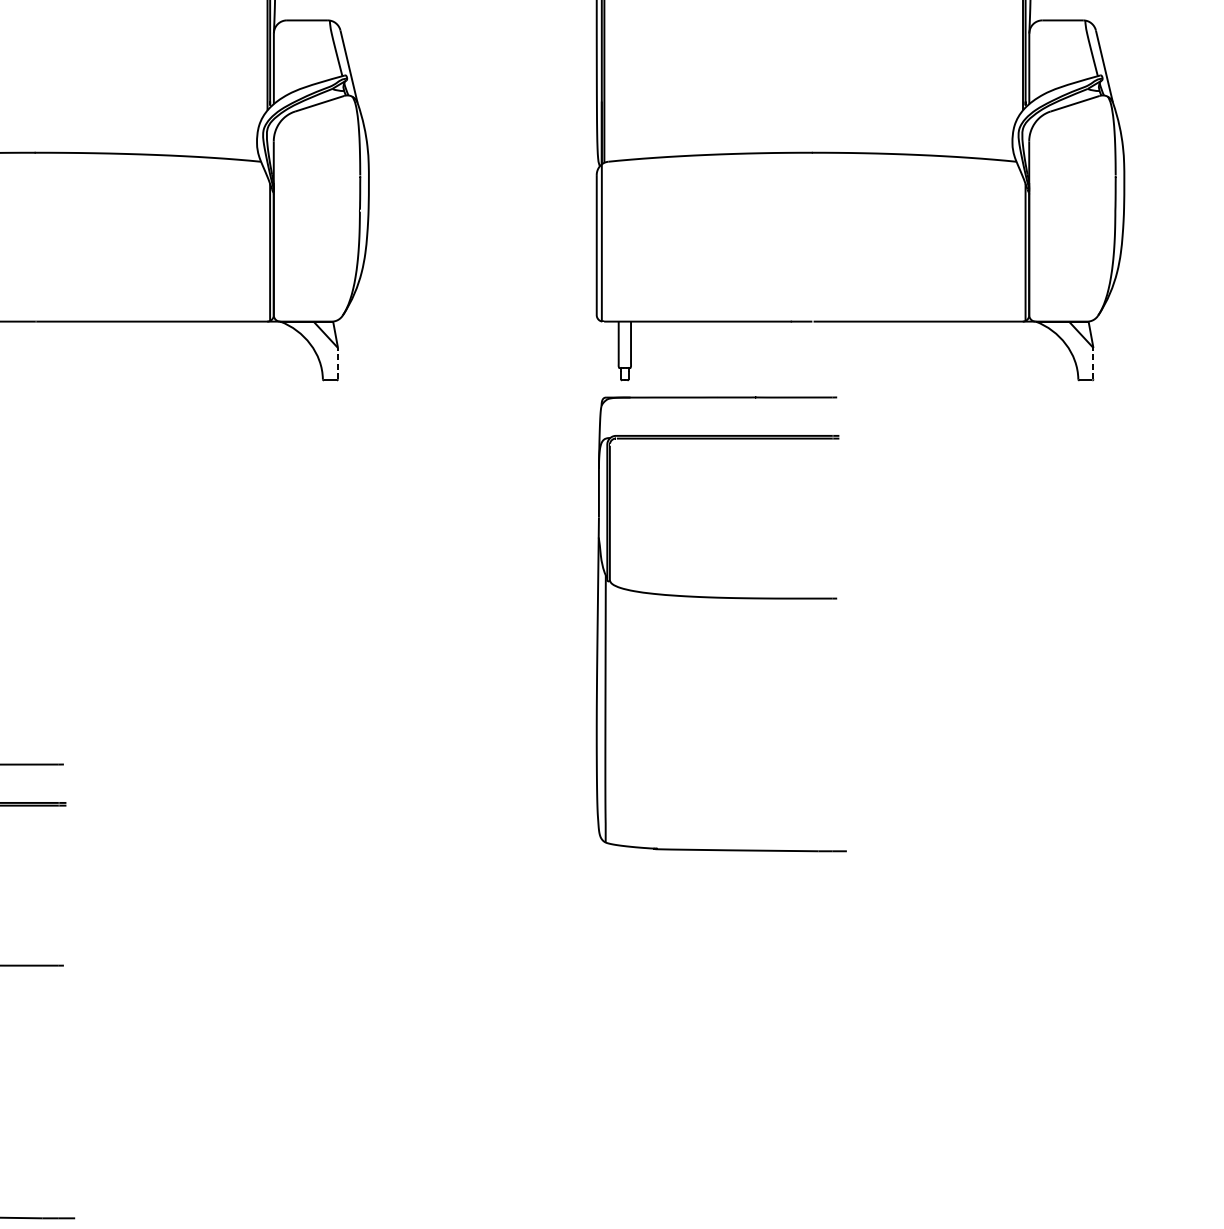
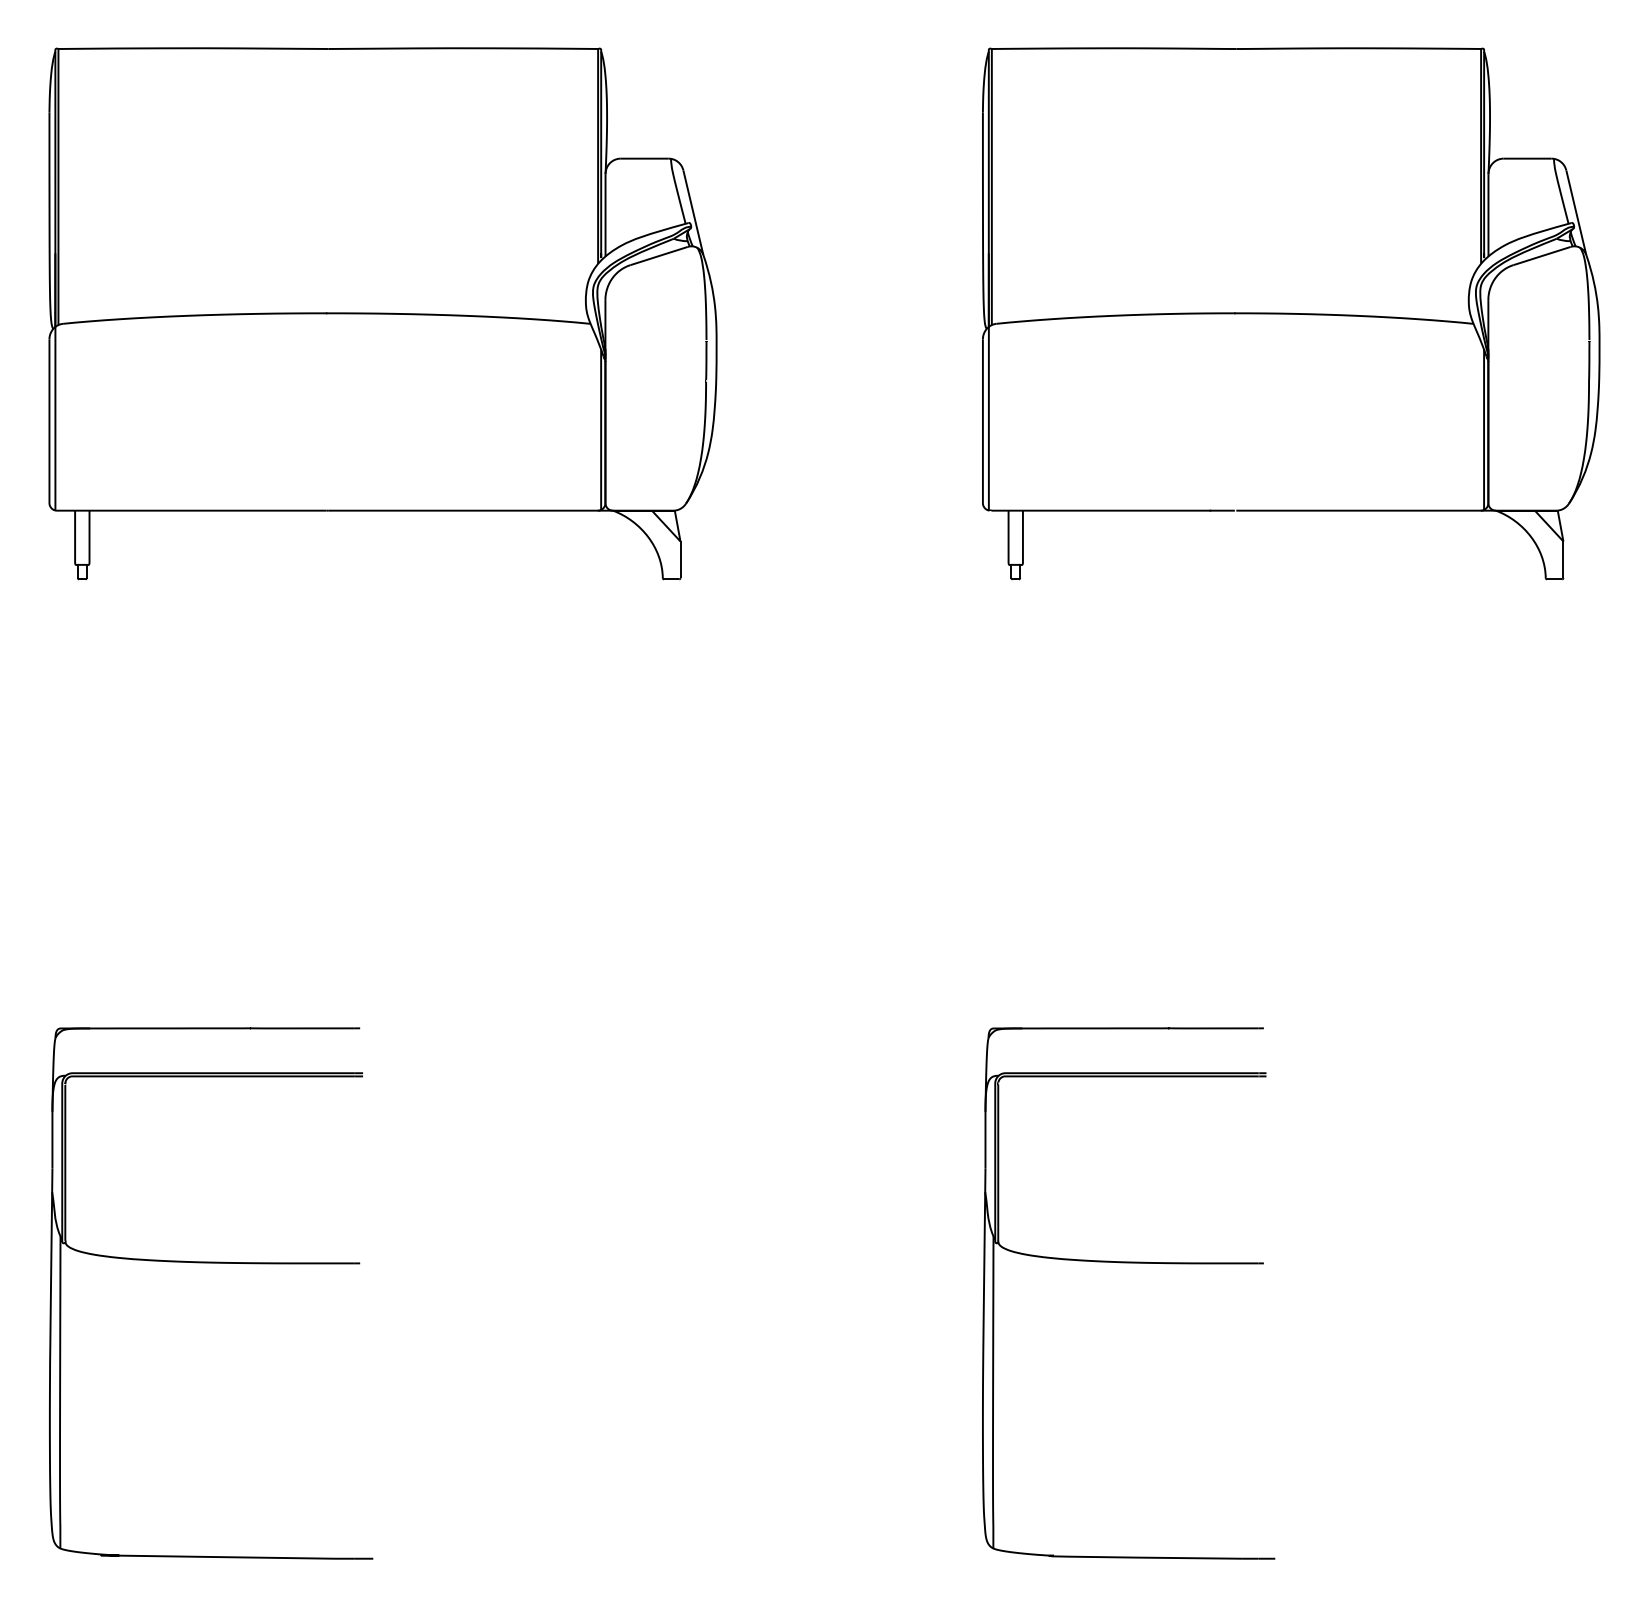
line: (338, 363) -> (680, 559), dashed -> solid
line: (1093, 363) -> (1563, 559), dashed -> solid
part: (721, 598) -> (1128, 1263), moved

